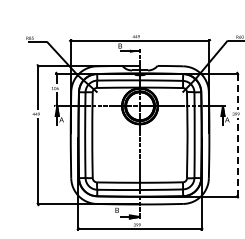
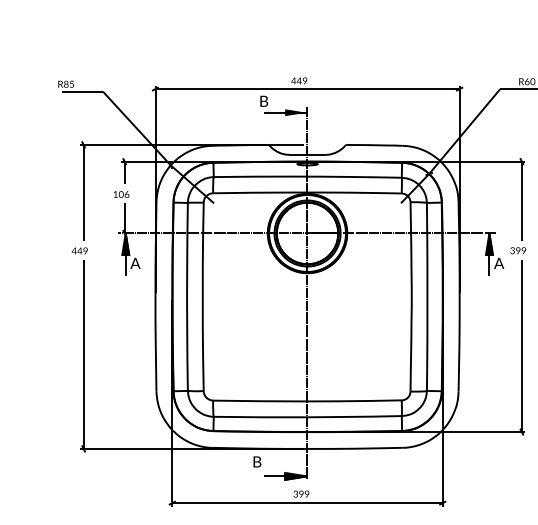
line: (237, 92) -> (521, 203), dashed -> solid
line: (237, 157) -> (521, 345), dashed -> solid

